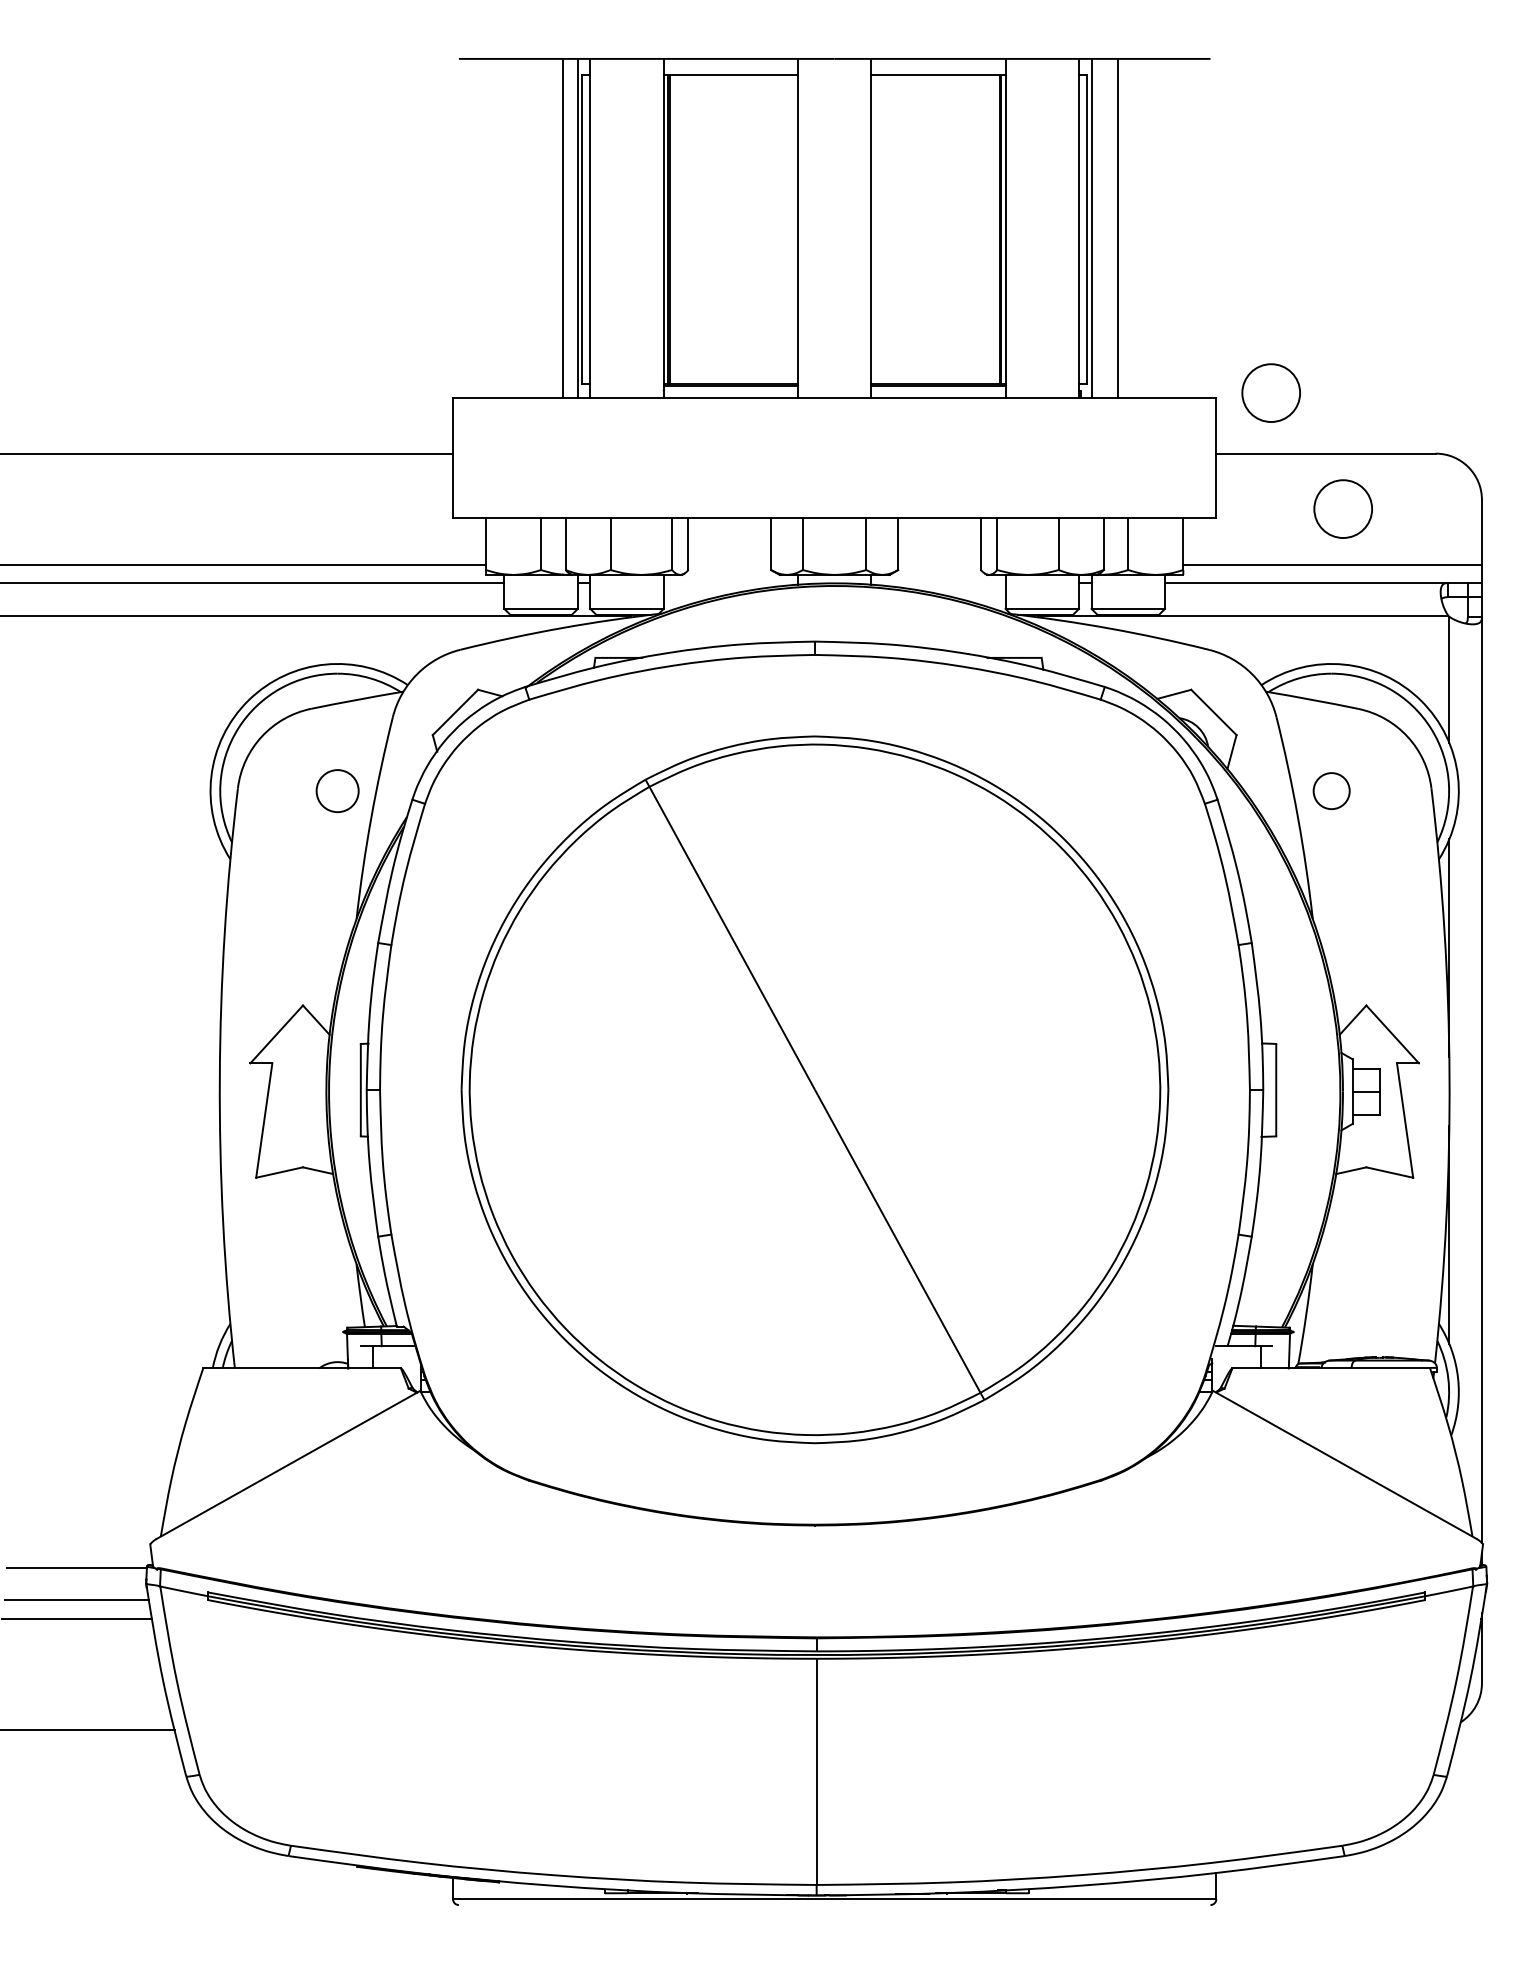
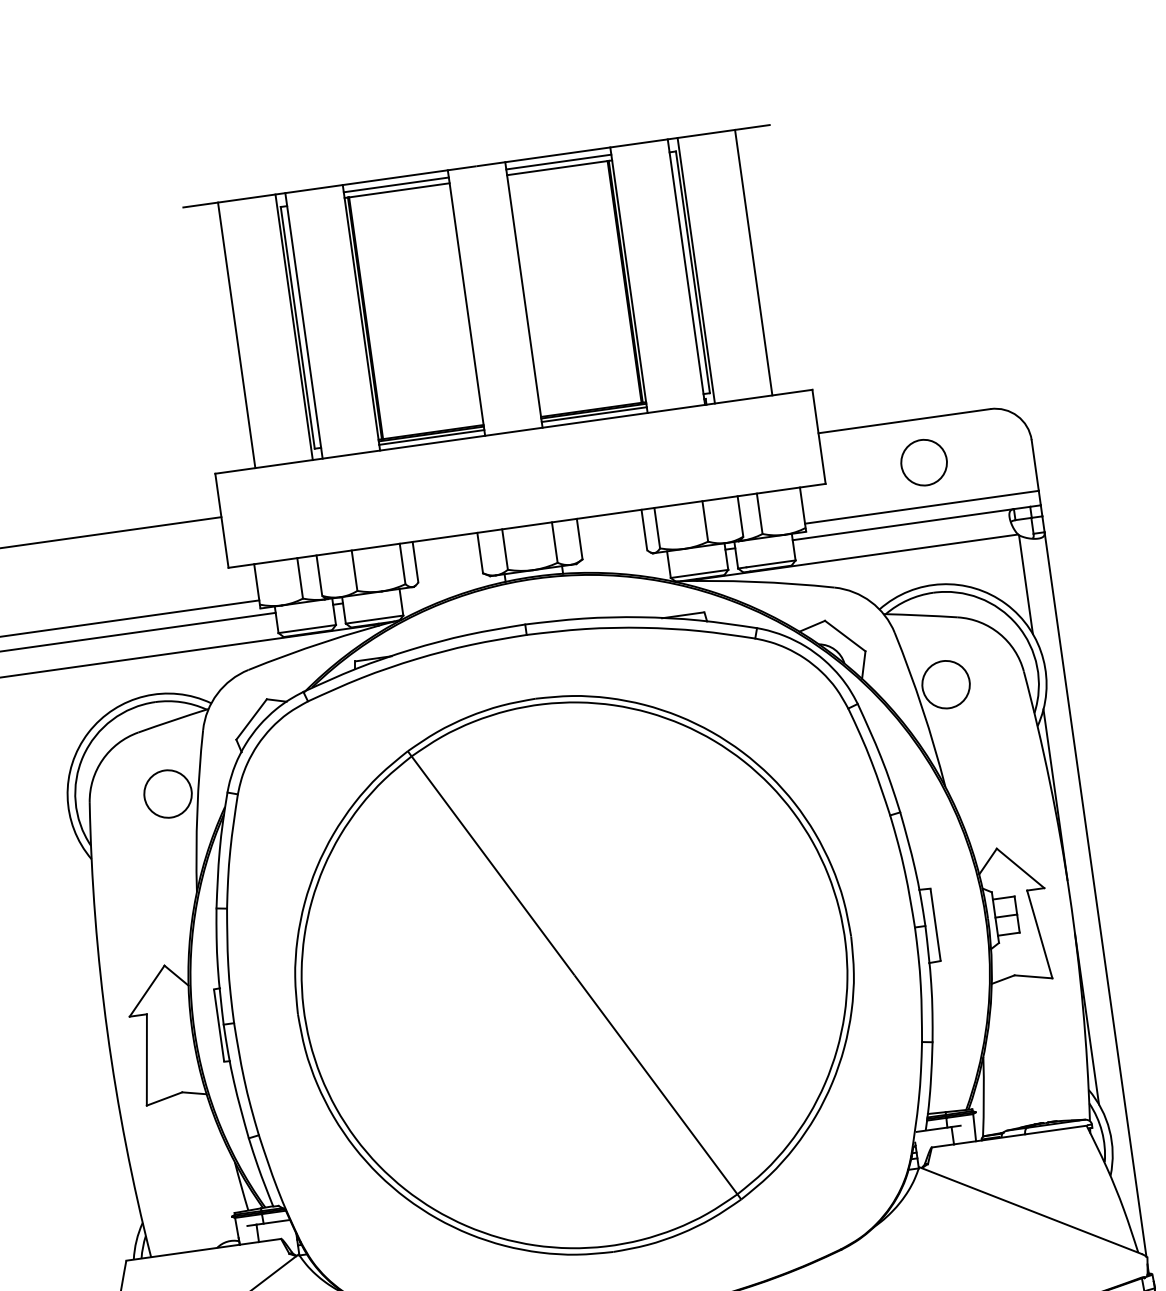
line: (730, 68) -> (396, 185), added
line: (938, 68) -> (558, 162), added
line: (563, 228) -> (236, 335), moved
line: (1117, 228) -> (753, 262), moved
line: (730, 390) -> (431, 437), added
line: (938, 390) -> (594, 414), added
circle: (1270, 392) -> (854, 379), removed
circle: (337, 791) -> (167, 794), size x1.43
circle: (1331, 791) -> (946, 685), size x1.67

